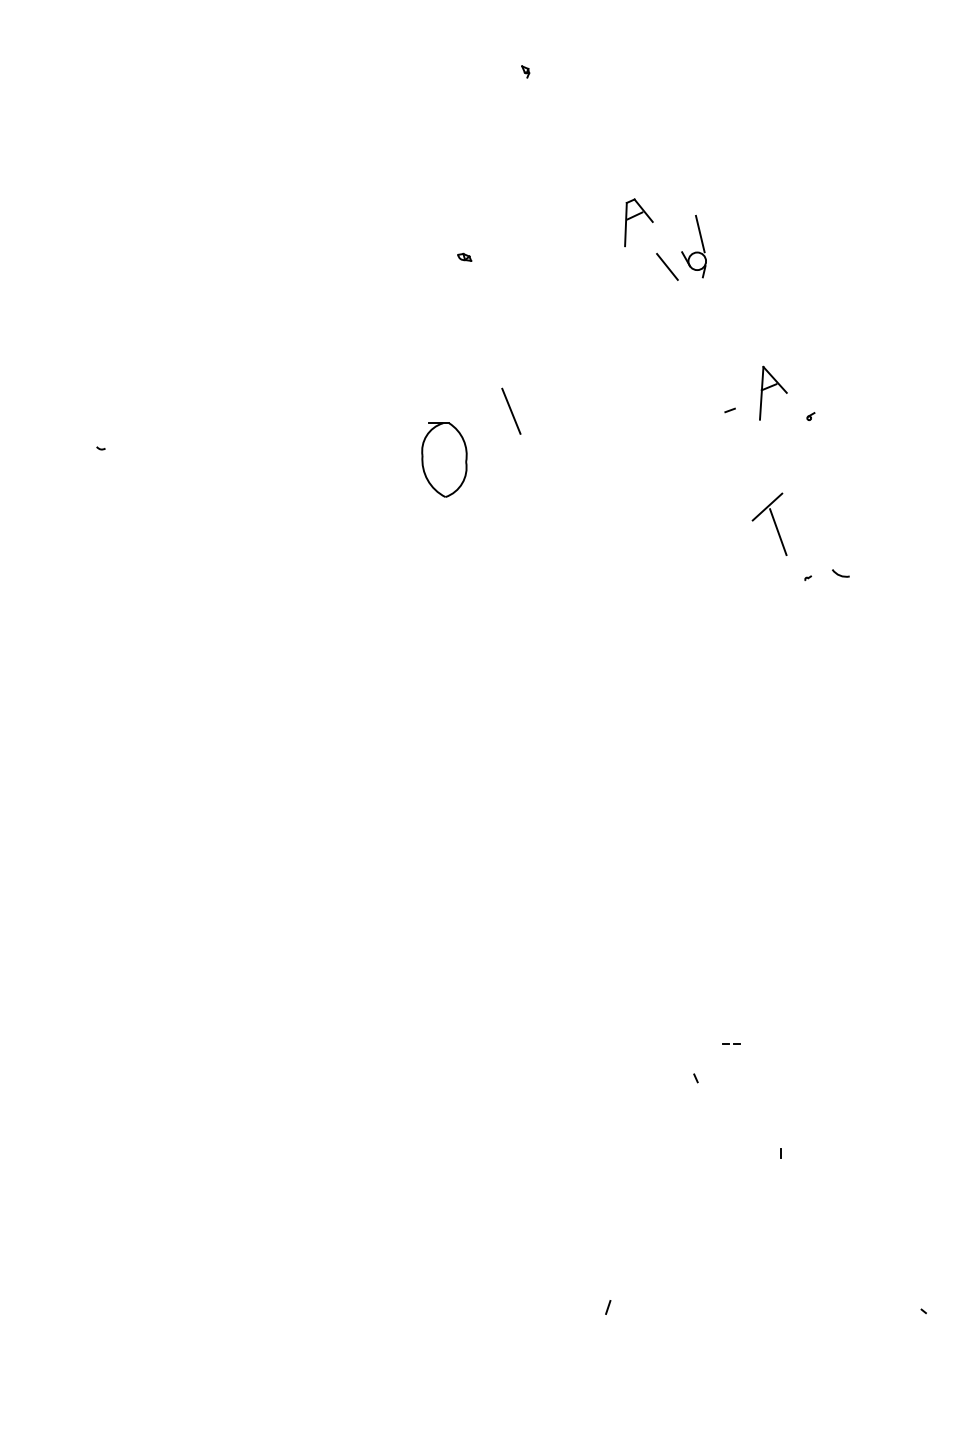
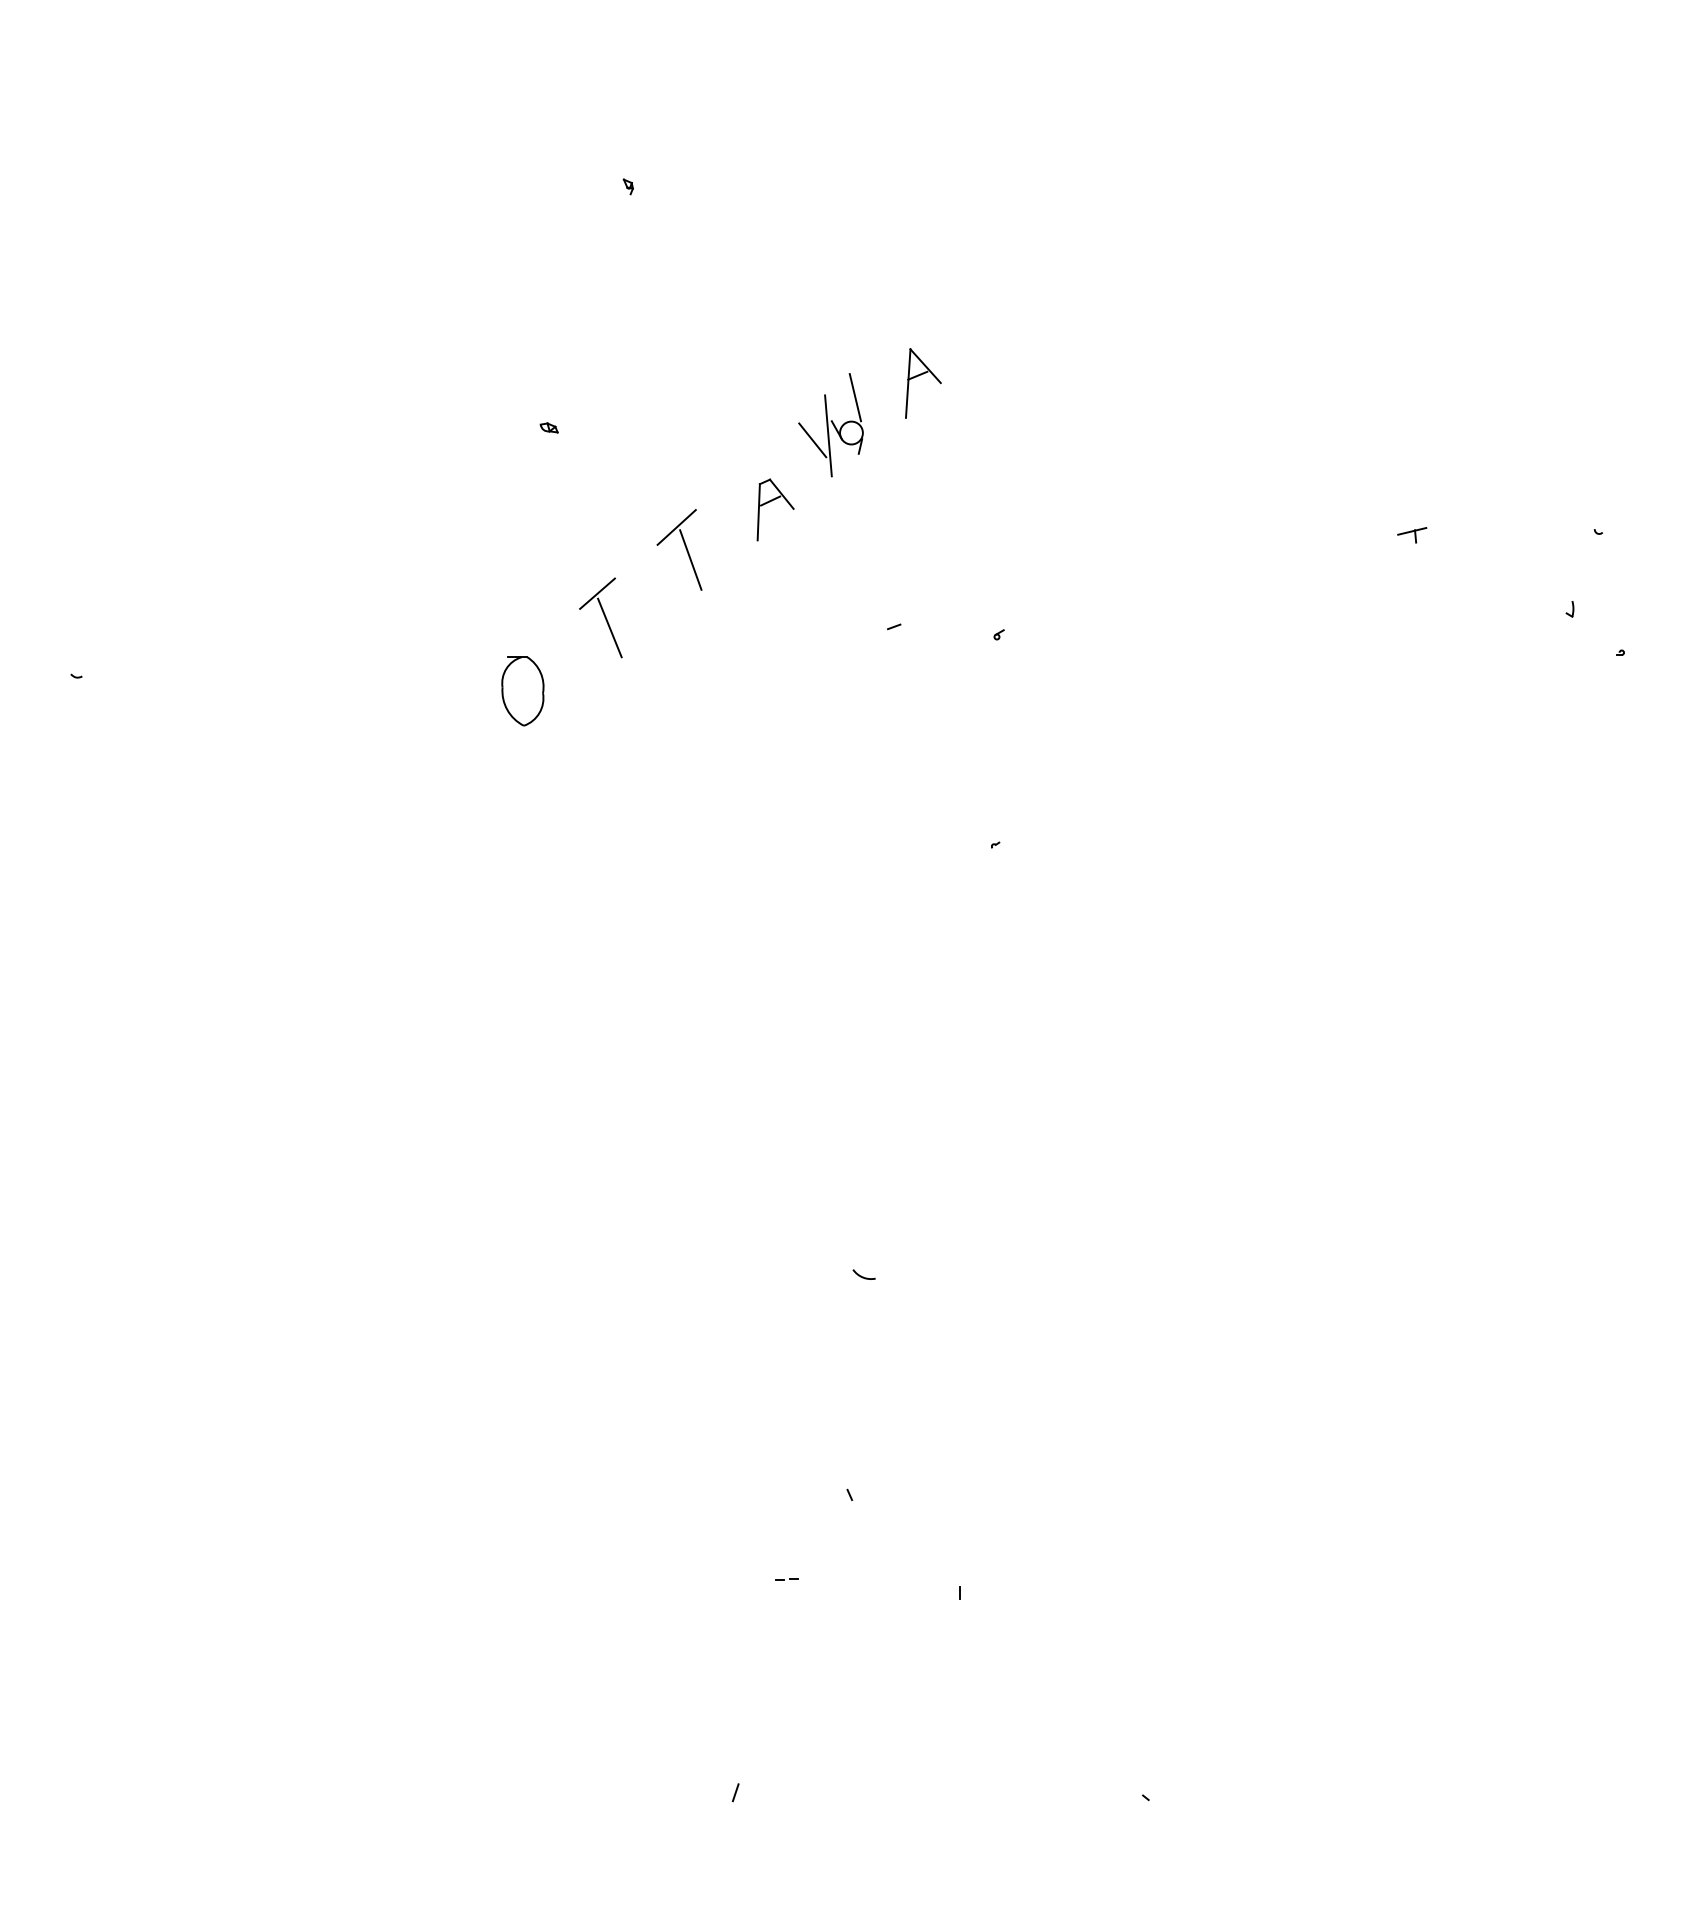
part: (636, 216) -> (772, 501), moved
line: (679, 263) -> (828, 435), added
line: (501, 384) -> (597, 593), added
part: (771, 387) -> (921, 375), moved
part: (444, 460) -> (522, 691), size x0.71
part: (774, 523) -> (685, 548), moved
arc: (840, 574) -> (863, 1276), moved
line: (729, 1044) -> (784, 1579), moved

